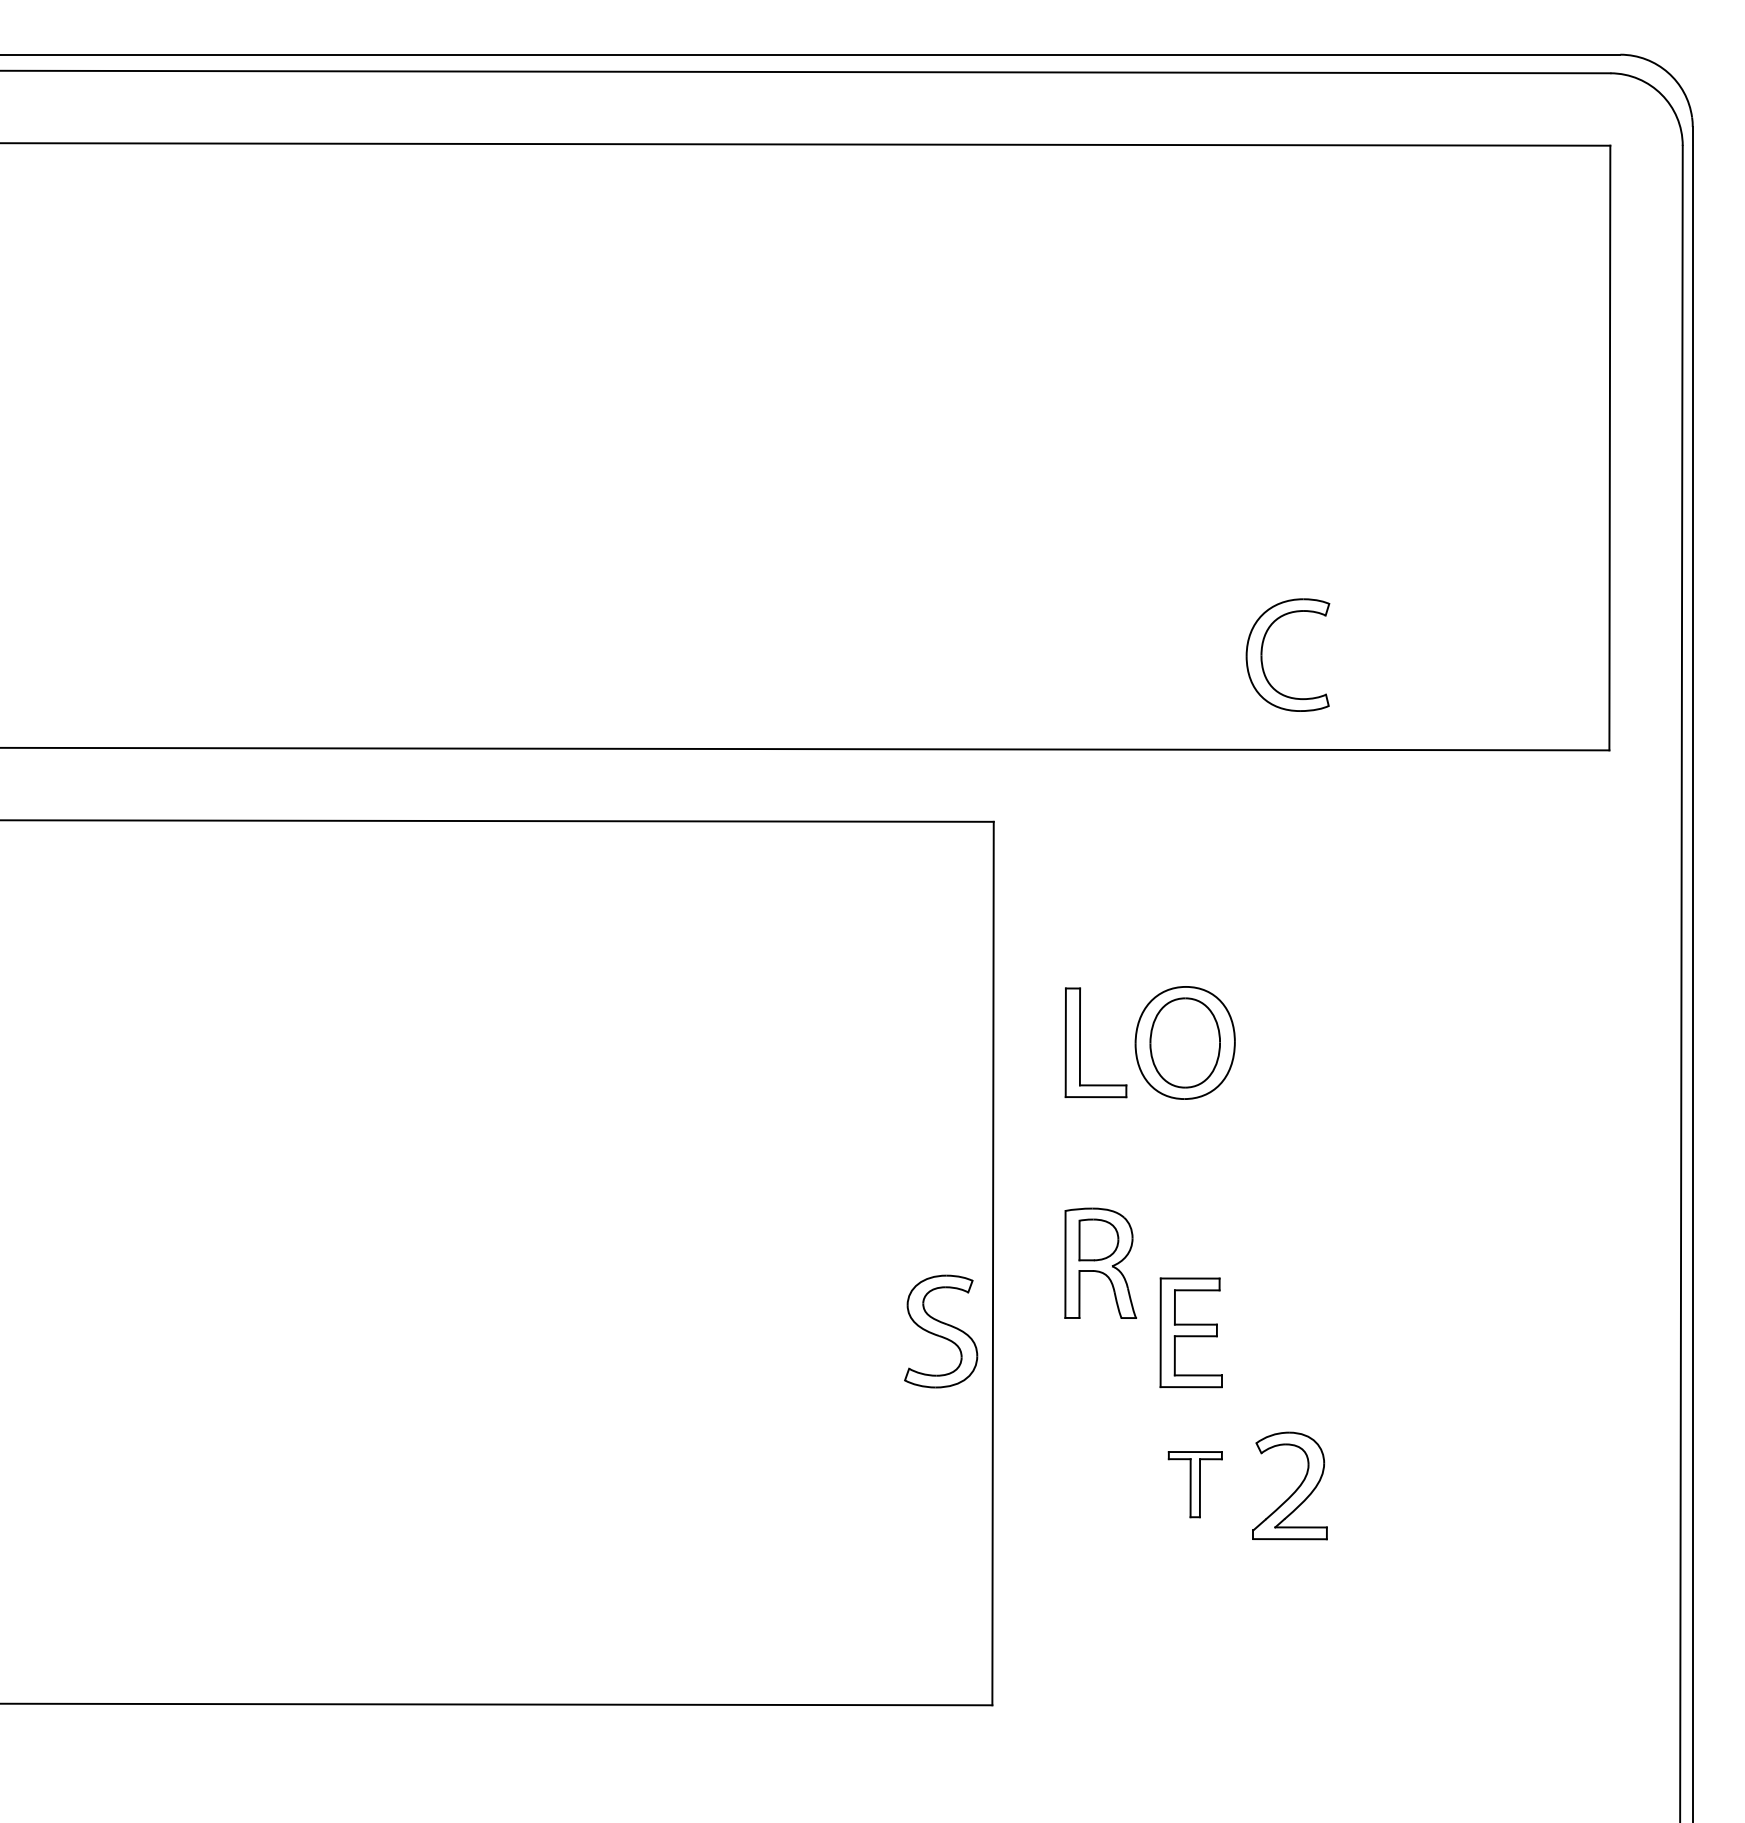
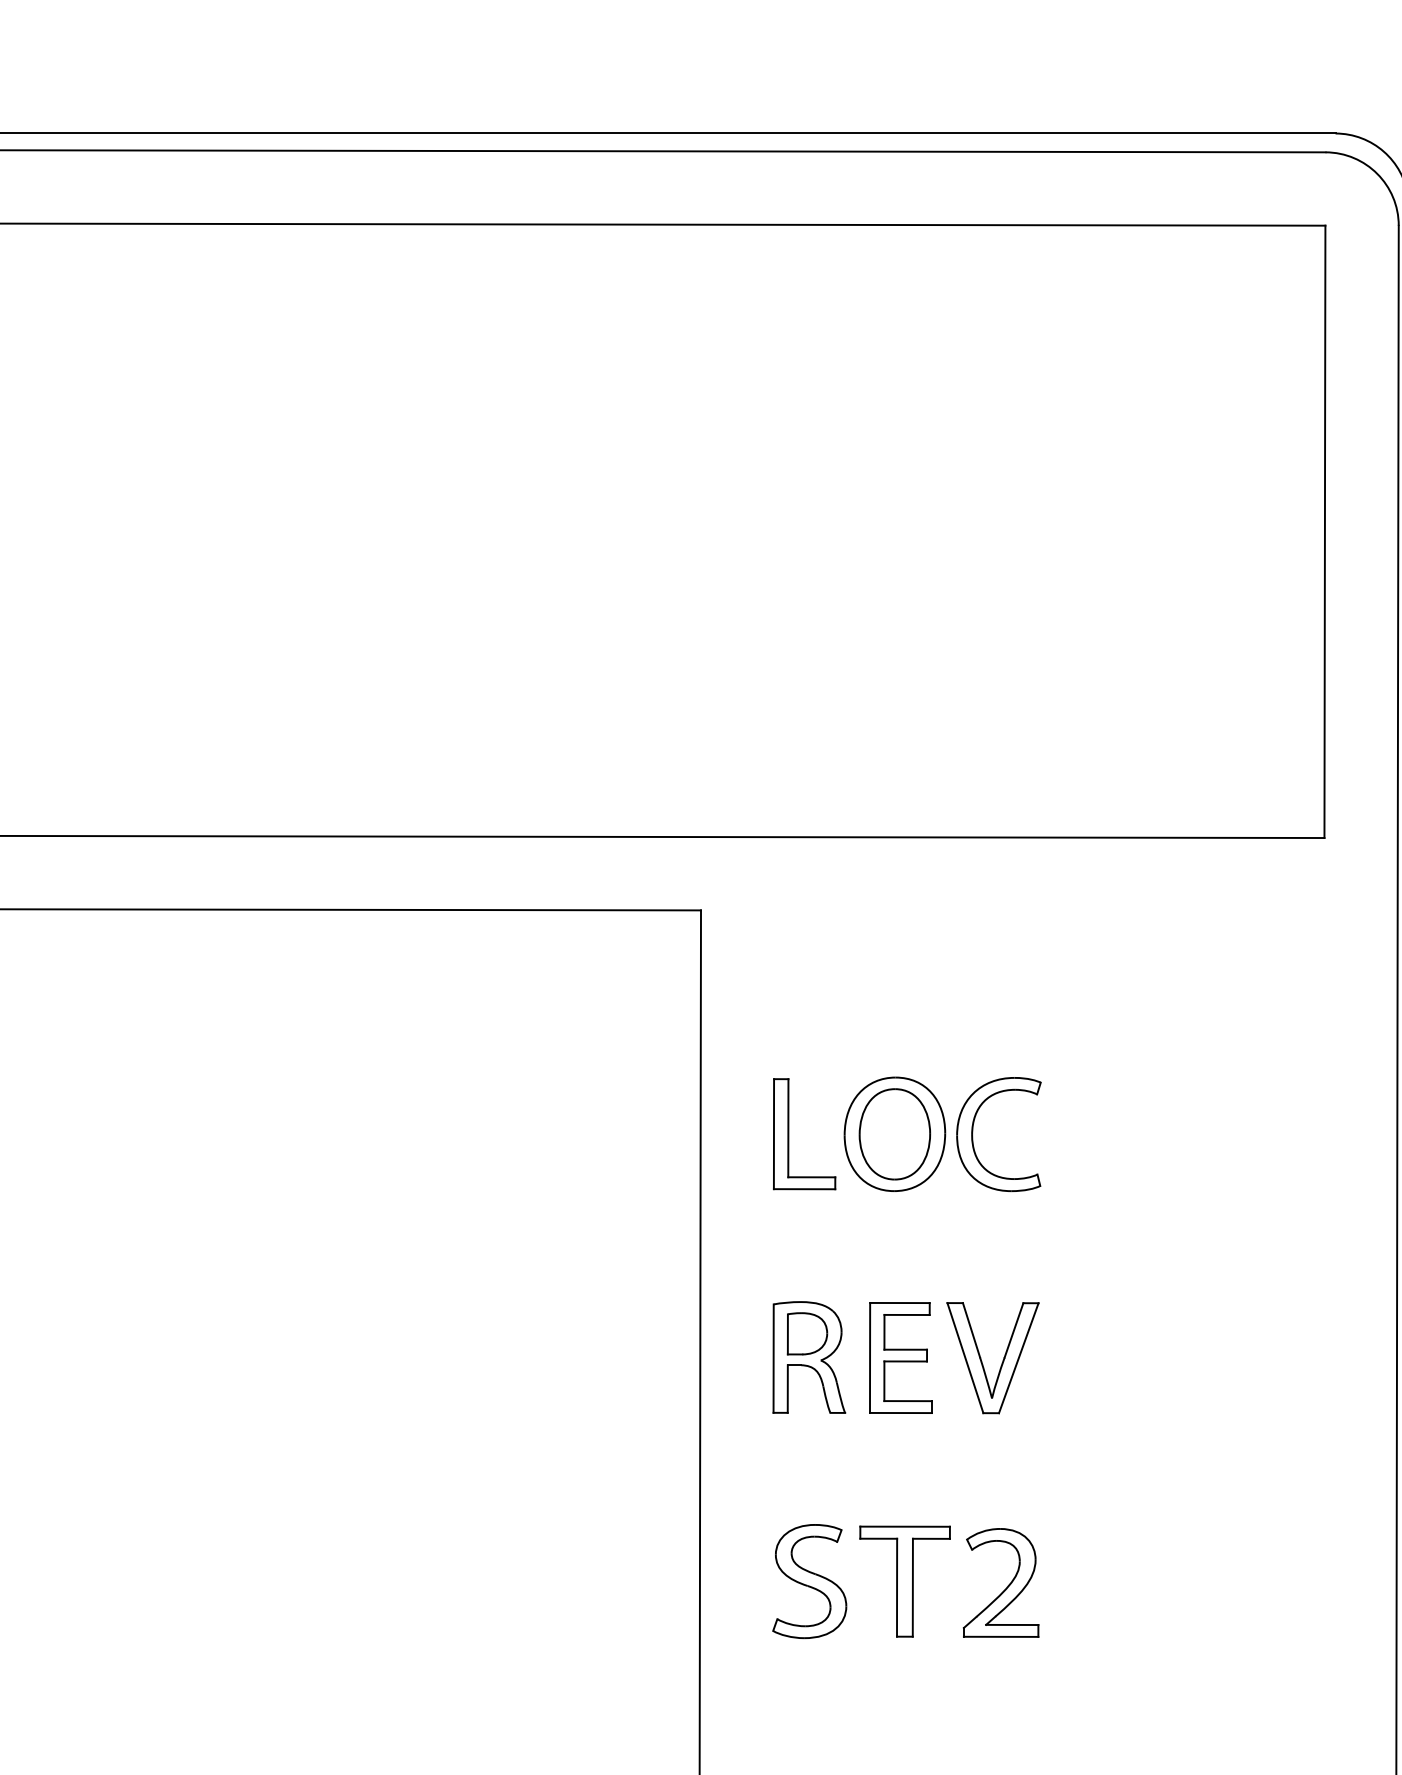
part: (1262, 654) -> (973, 1133), moved
part: (1291, 1265) -> (1002, 1359), added
part: (941, 1331) -> (810, 1581), moved
part: (1190, 1332) -> (900, 1357), moved
part: (1195, 1484) -> (905, 1581), size x1.67

